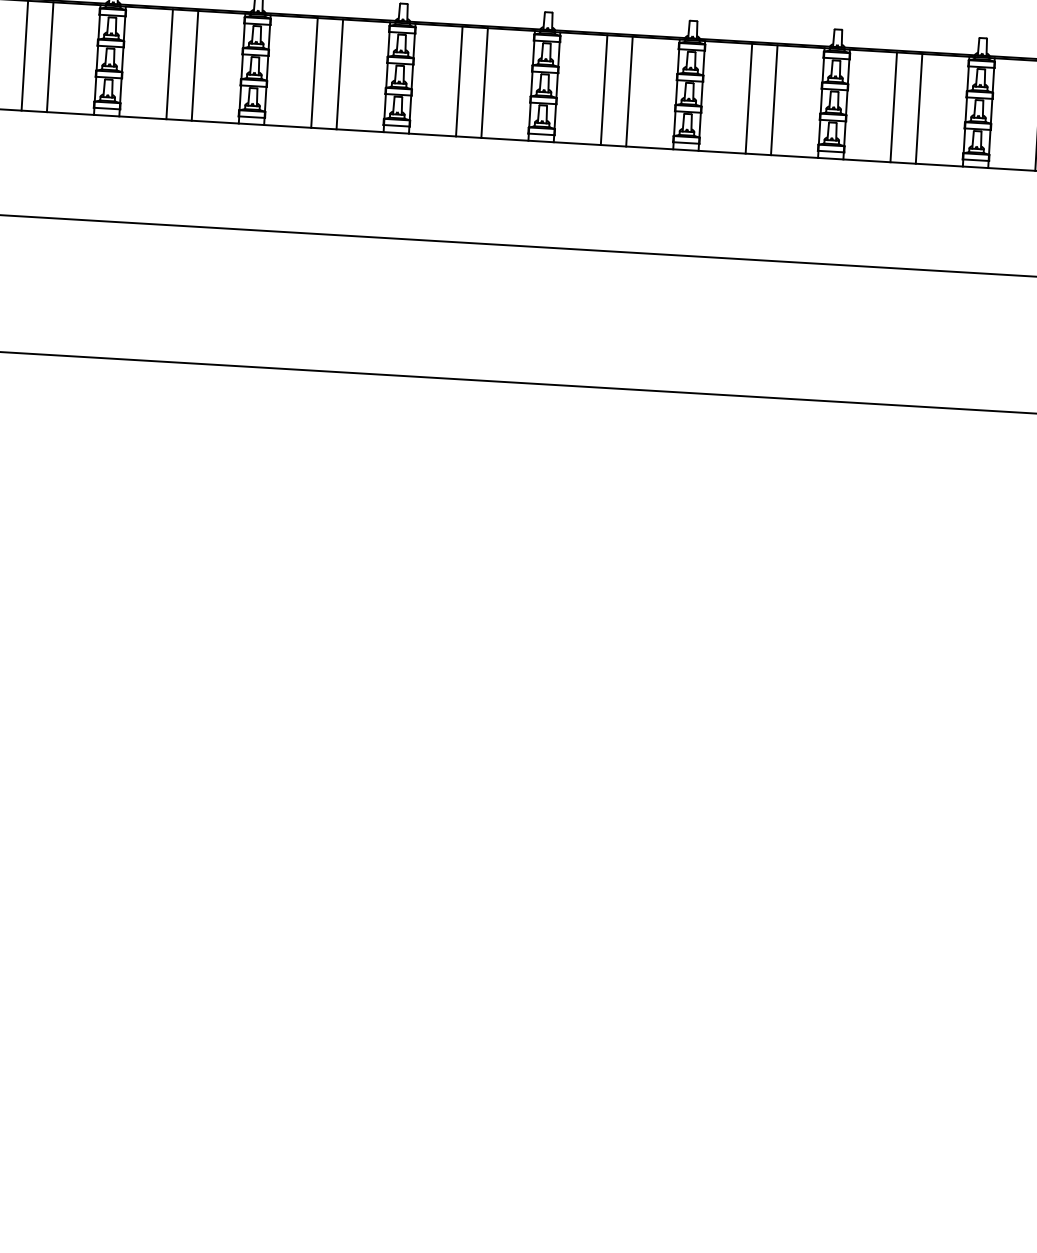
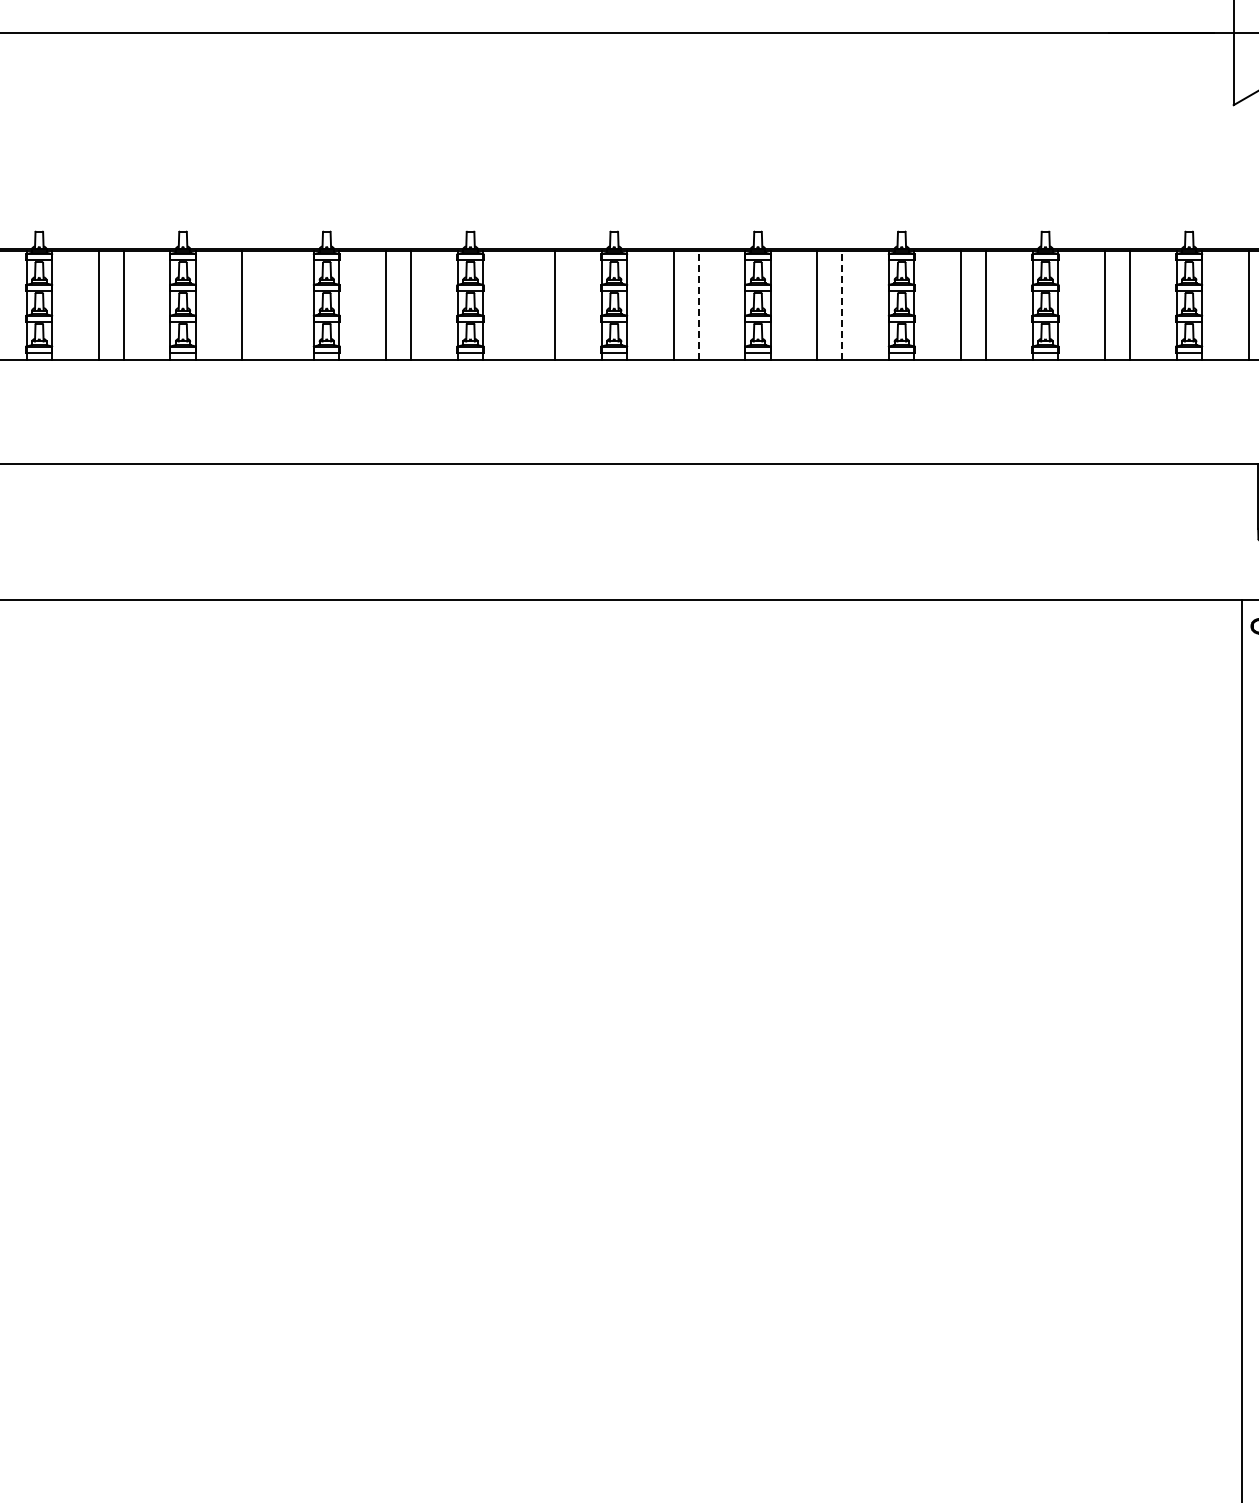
line: (195, 65) -> (267, 304), removed
line: (458, 80) -> (529, 304), removed
line: (629, 90) -> (698, 304), solid -> dashed
line: (774, 99) -> (842, 304), solid -> dashed

